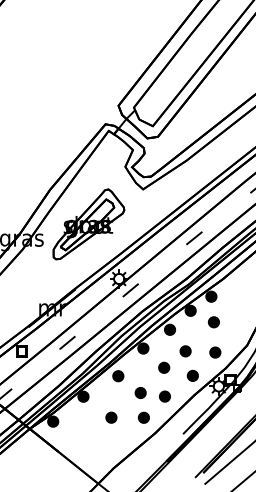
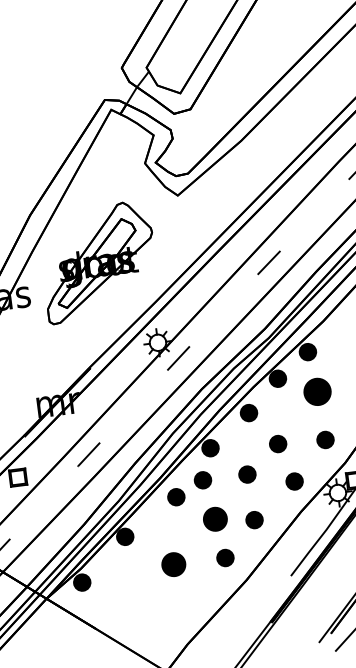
part: (213, 322) -> (316, 392), size x1.6
part: (136, 367) -> (203, 479), added
part: (140, 392) -> (214, 518), size x1.4
part: (111, 417) -> (173, 564), size x1.4

